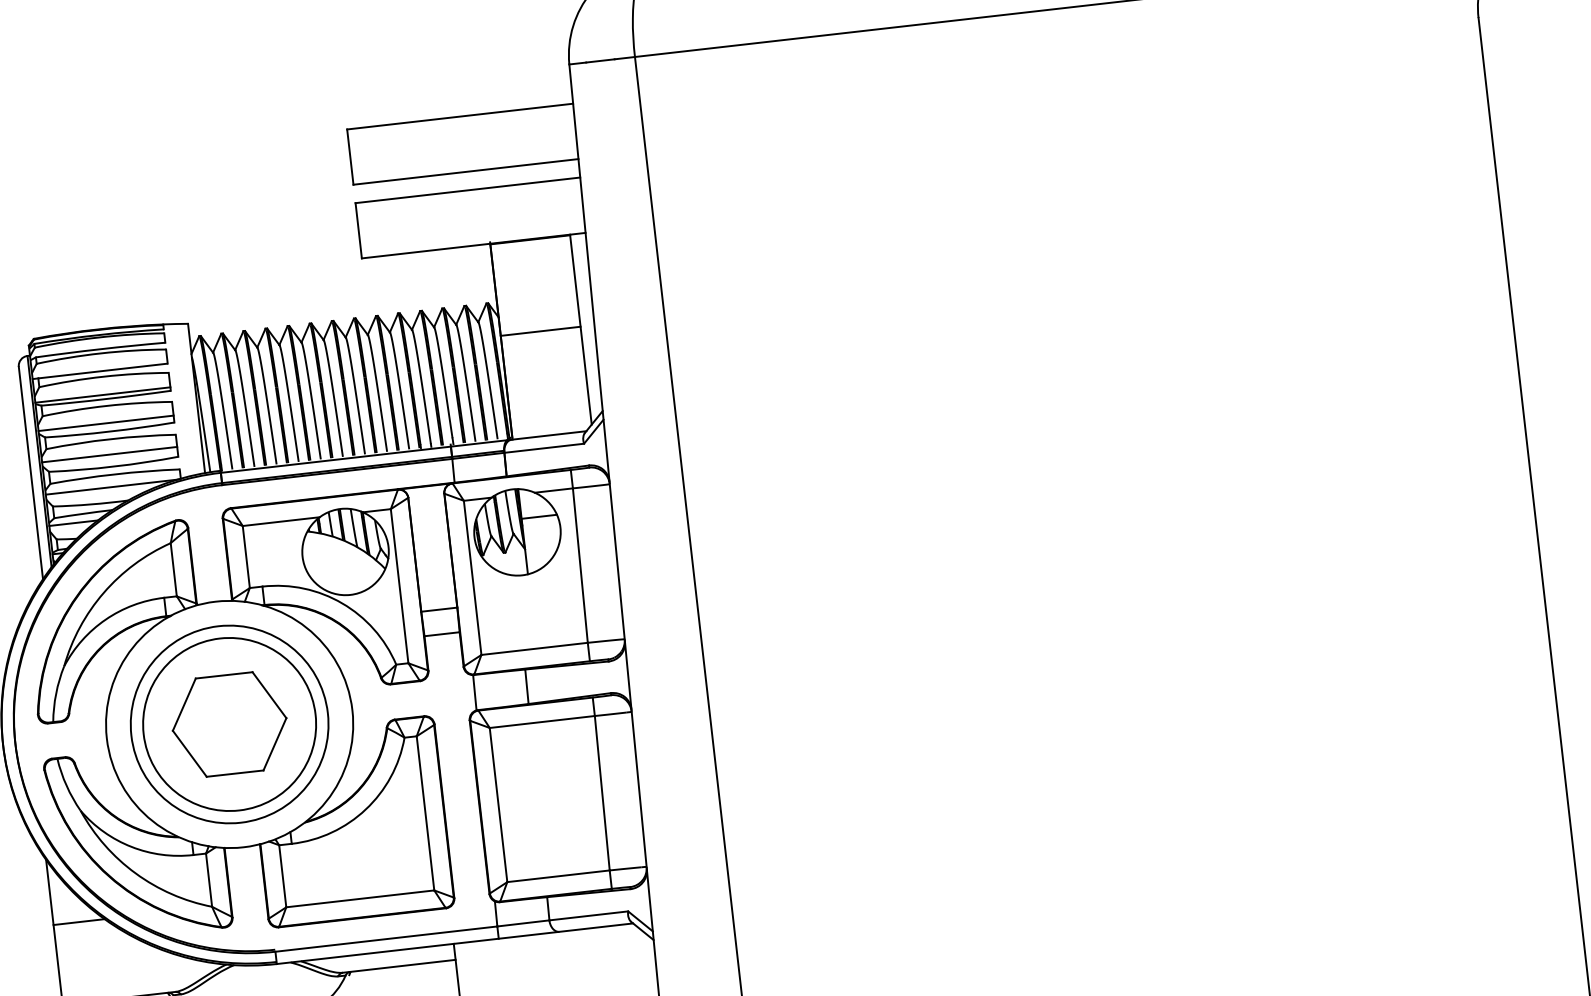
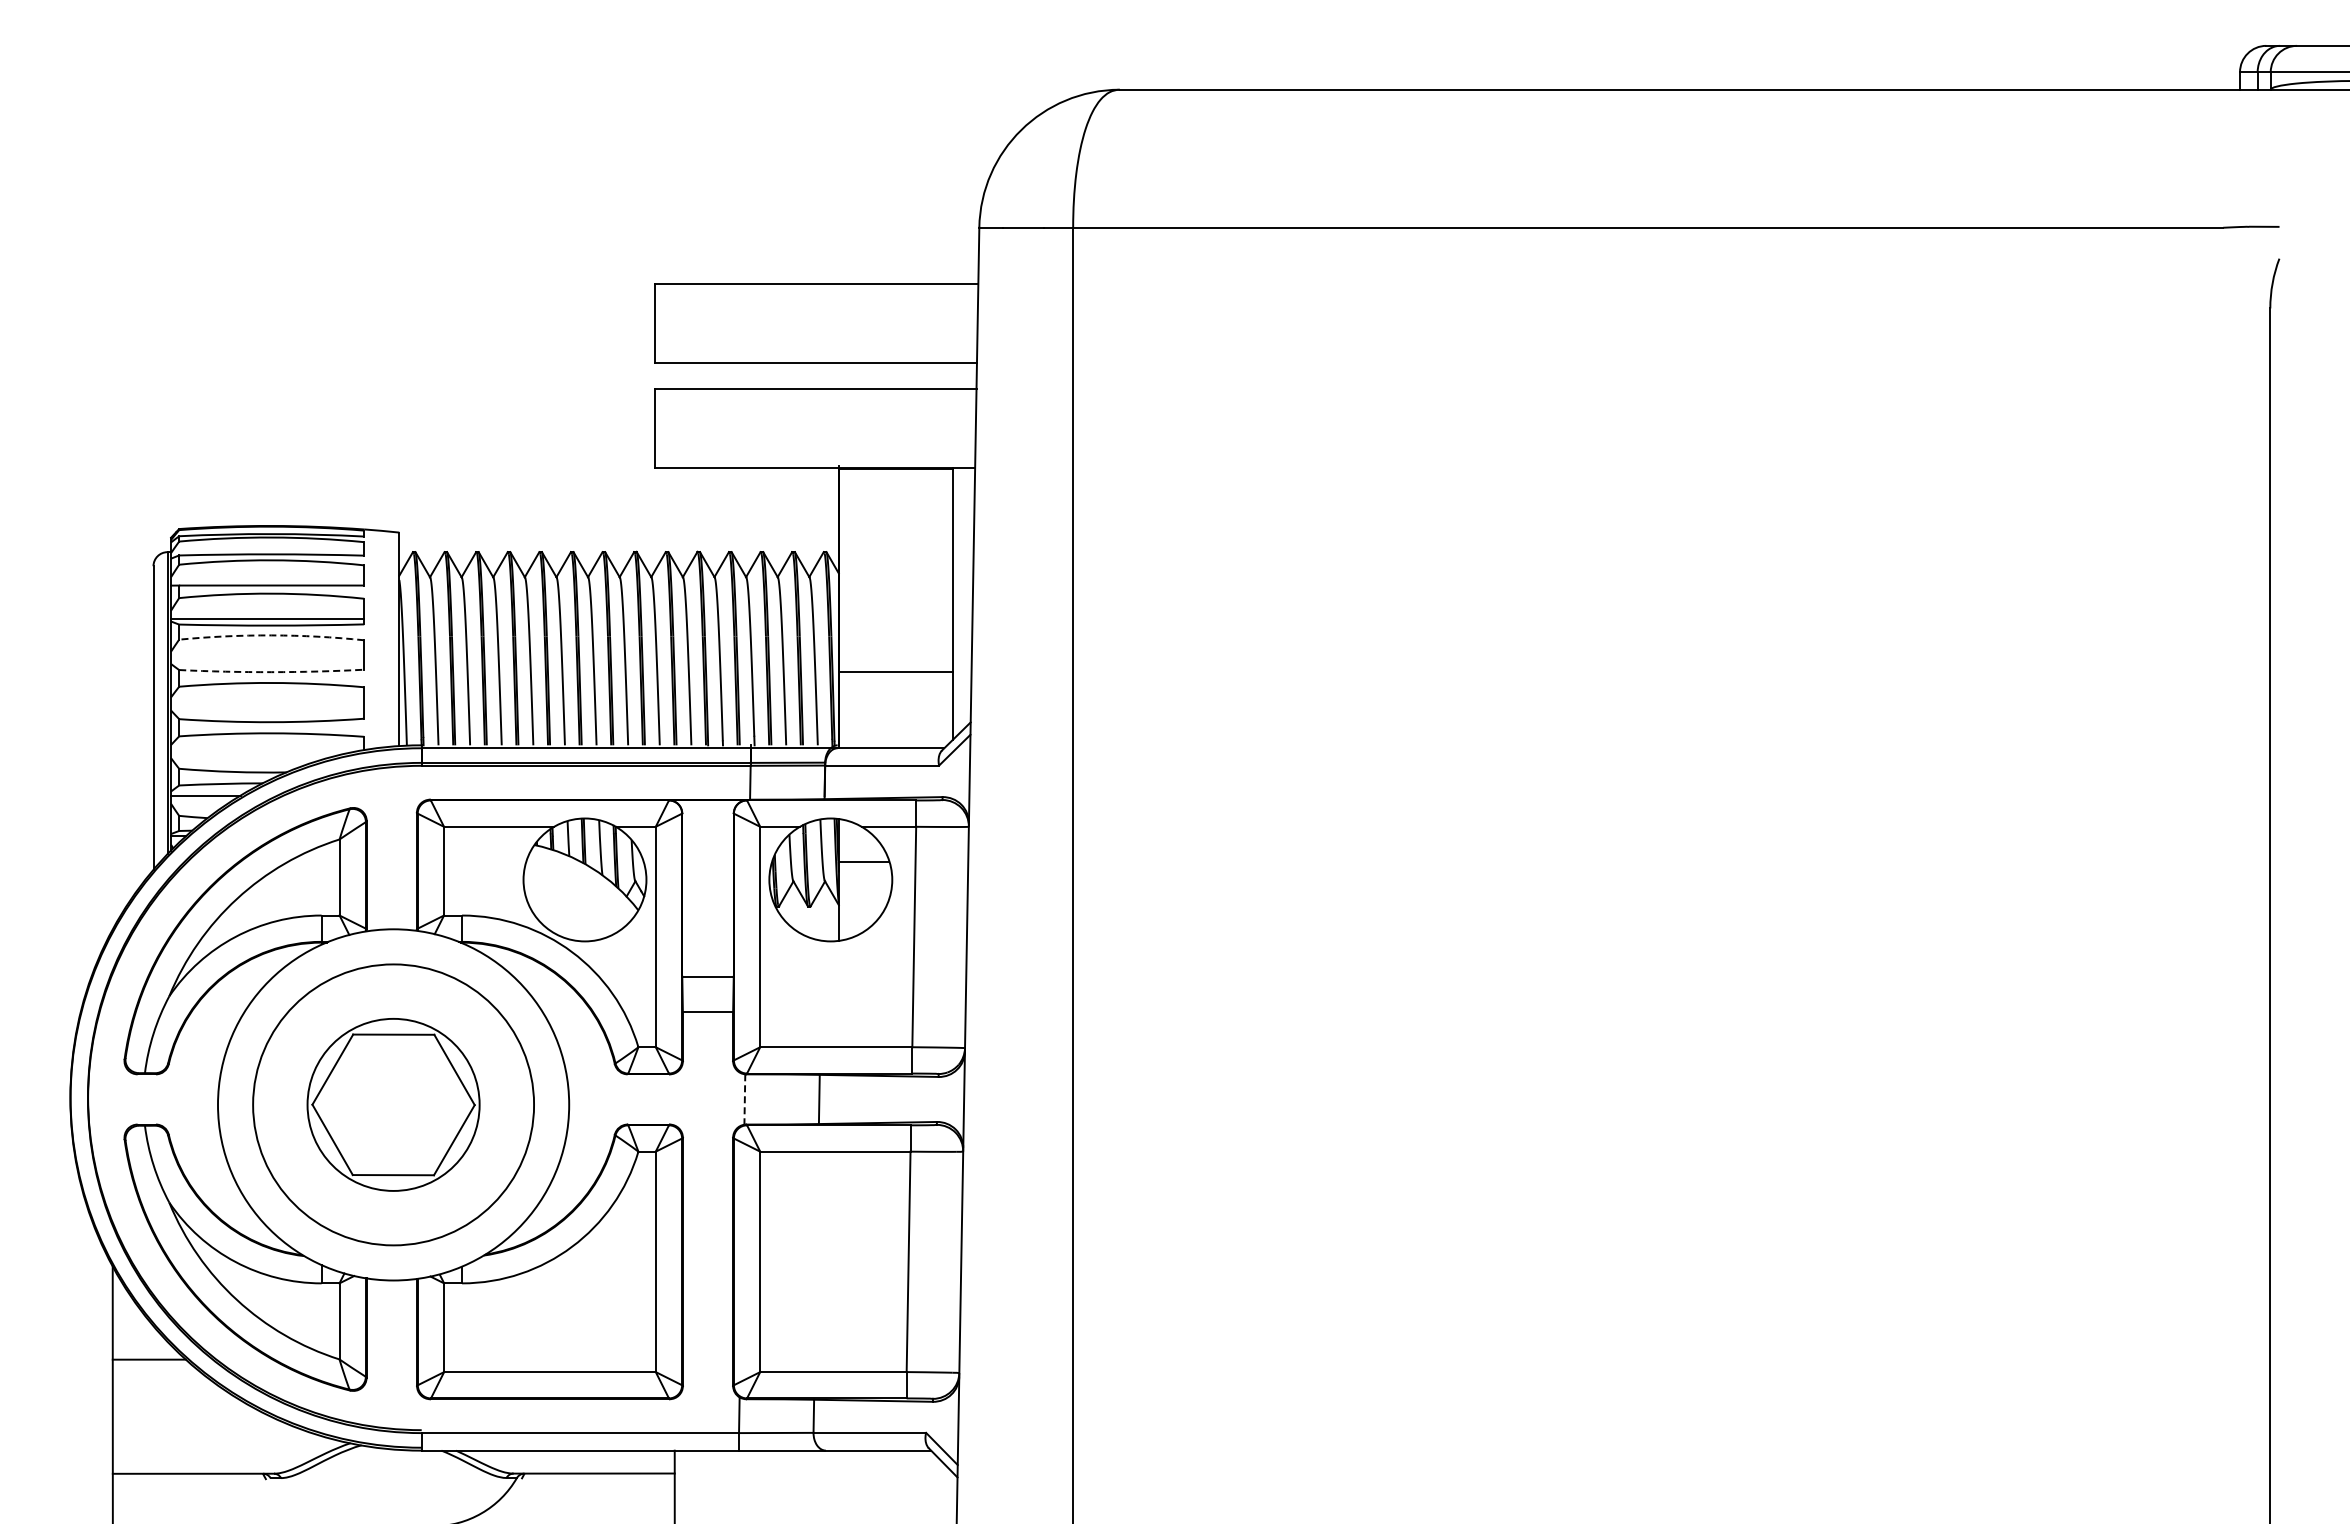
line: (540, 331) -> (895, 671), moved
arc: (106, 405) -> (271, 635), solid -> dashed
line: (105, 423) -> (267, 659), removed
arc: (109, 431) -> (271, 672), solid -> dashed
line: (109, 454) -> (267, 704), removed
line: (111, 486) -> (265, 750), removed
line: (474, 693) -> (744, 1100), solid -> dashed
circle: (229, 724) -> (393, 1104), size x0.7

